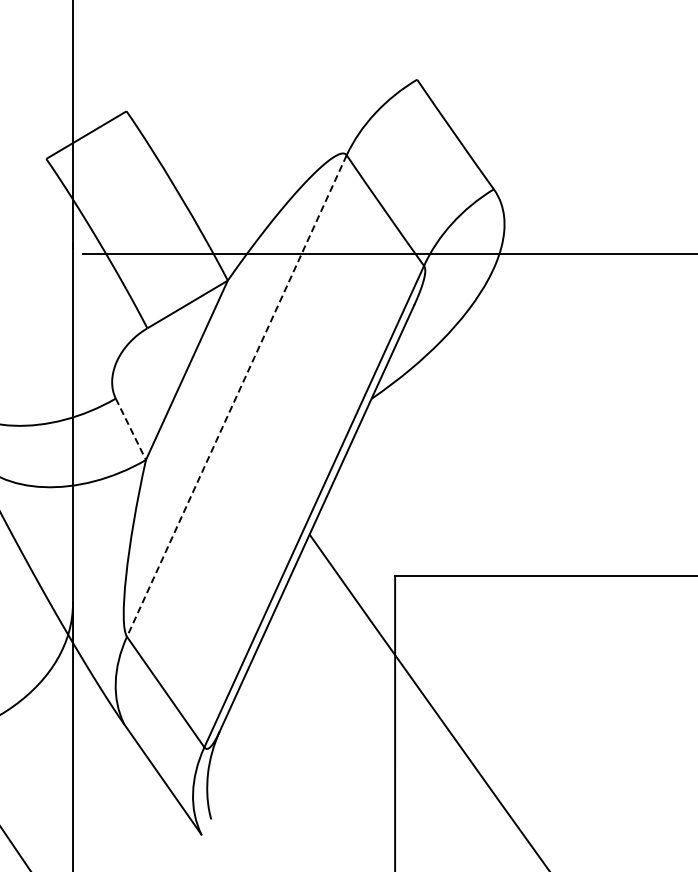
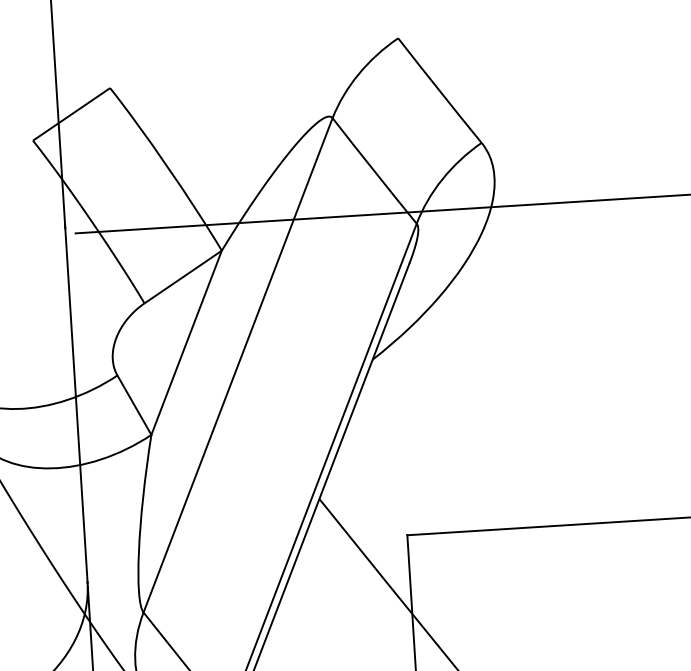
line: (236, 396) -> (237, 365), dashed -> solid
line: (131, 429) -> (135, 405), dashed -> solid

